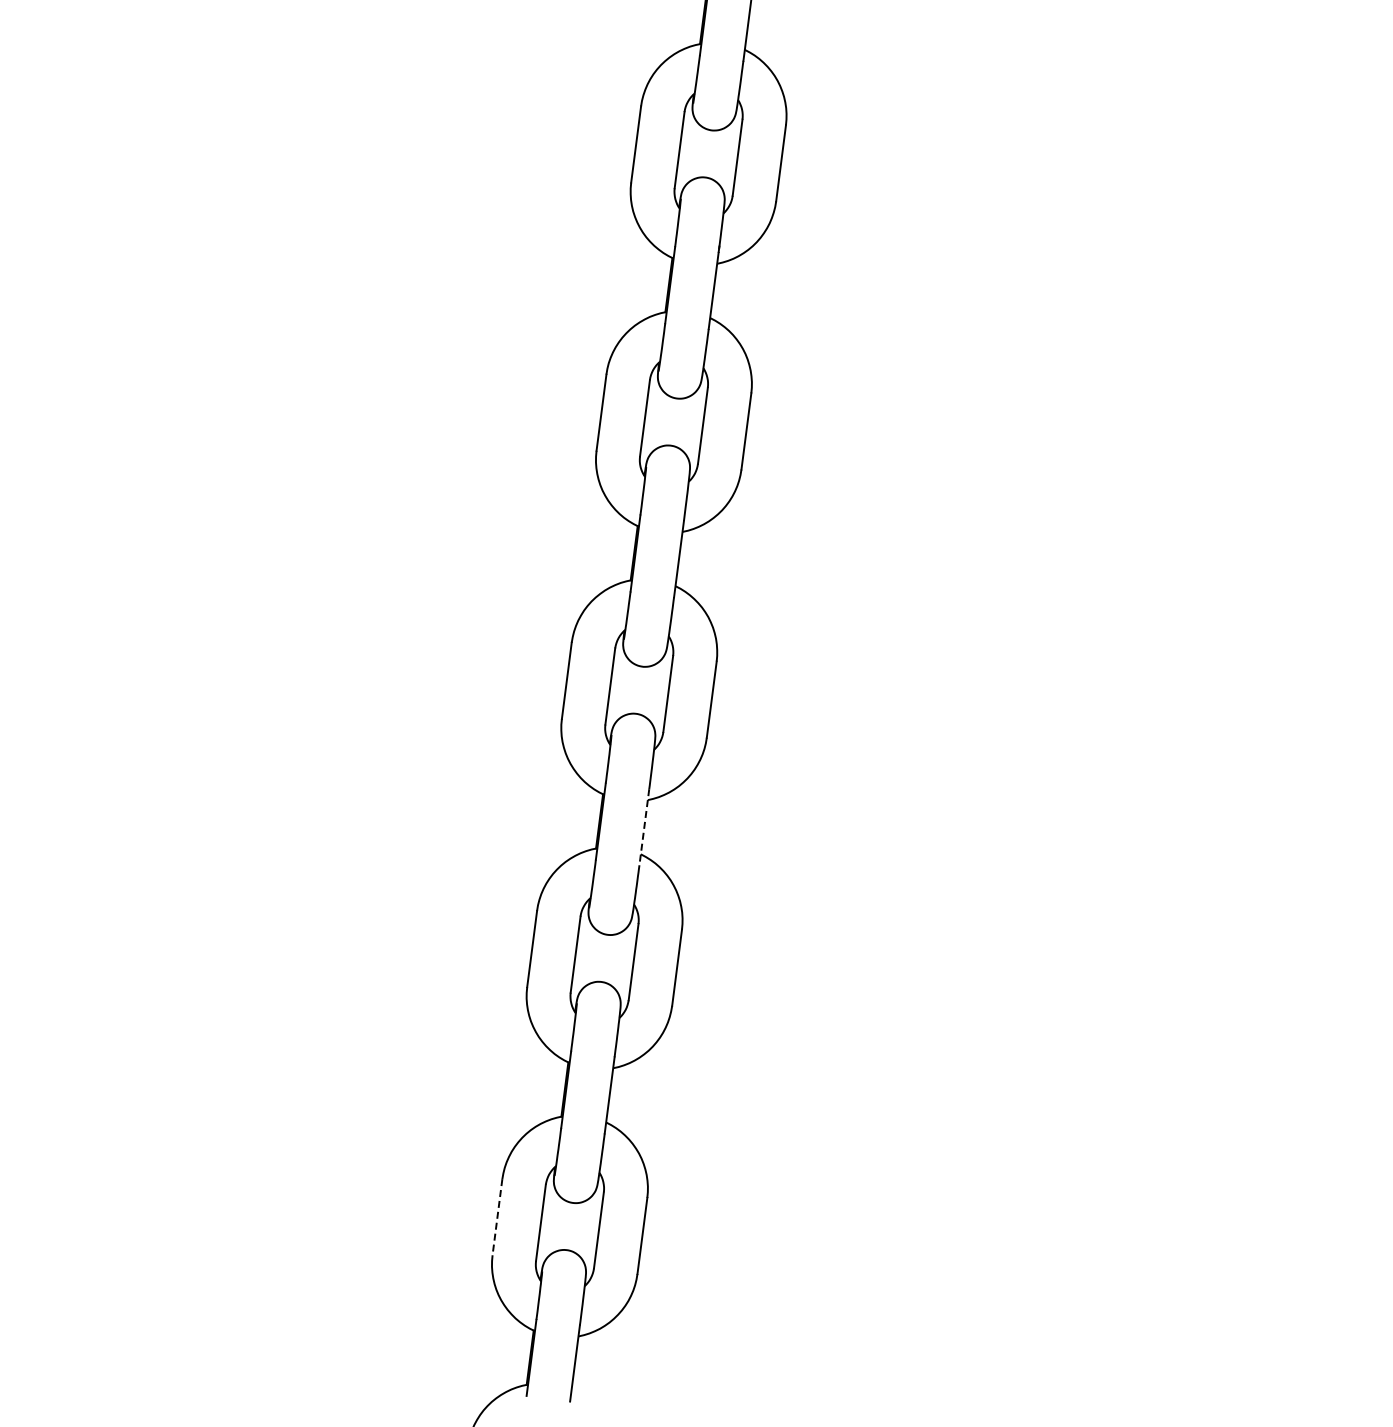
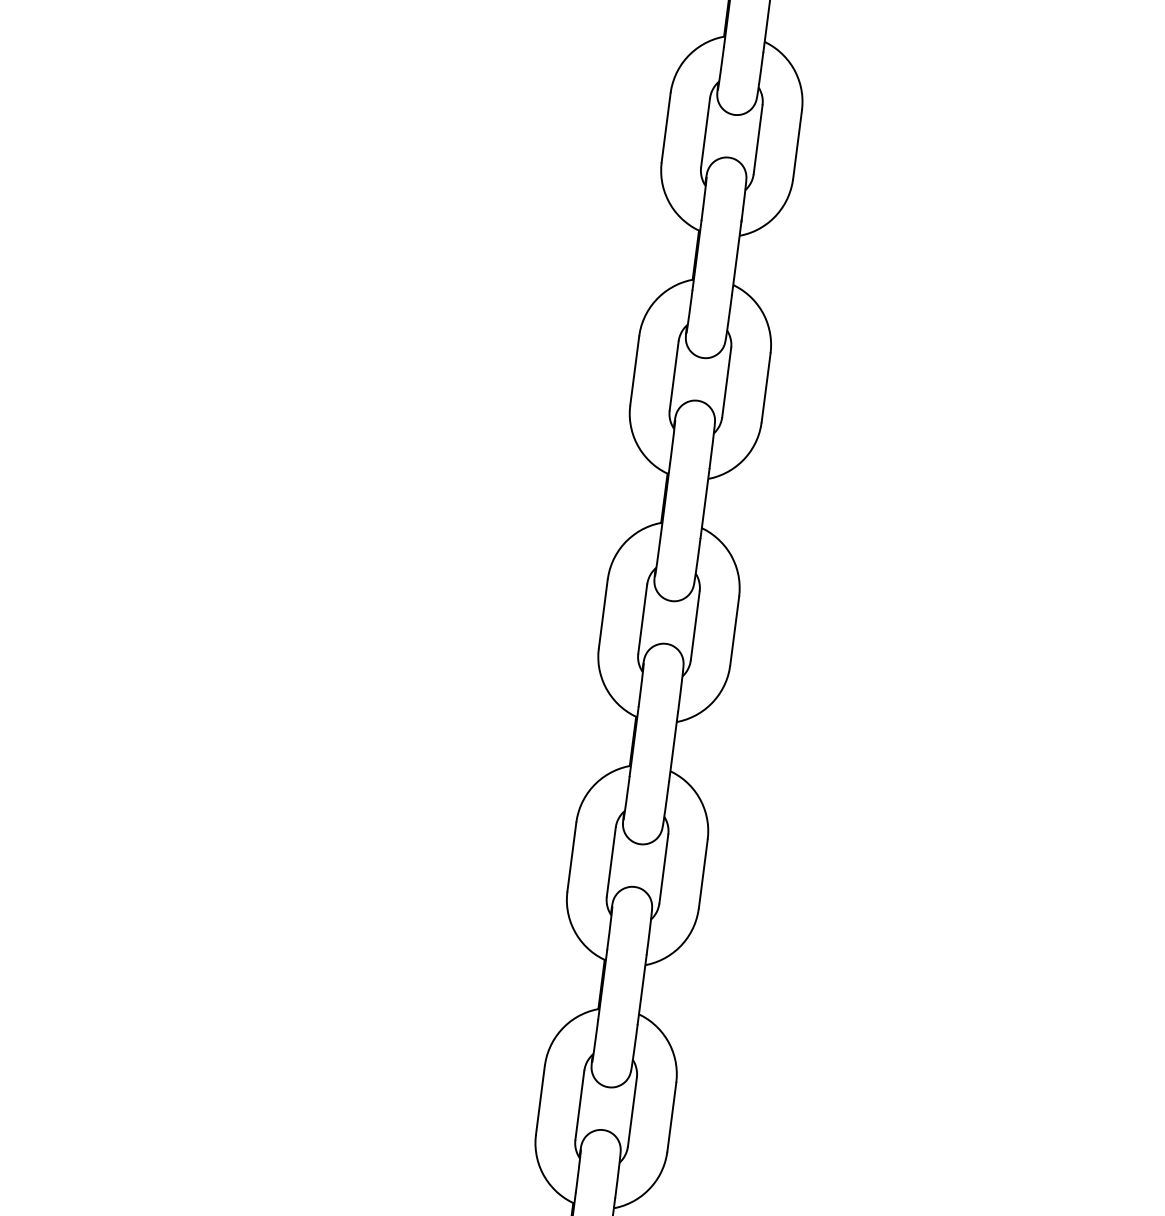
line: (644, 827) -> (673, 746), dashed -> solid
line: (497, 1217) -> (540, 1100), dashed -> solid

